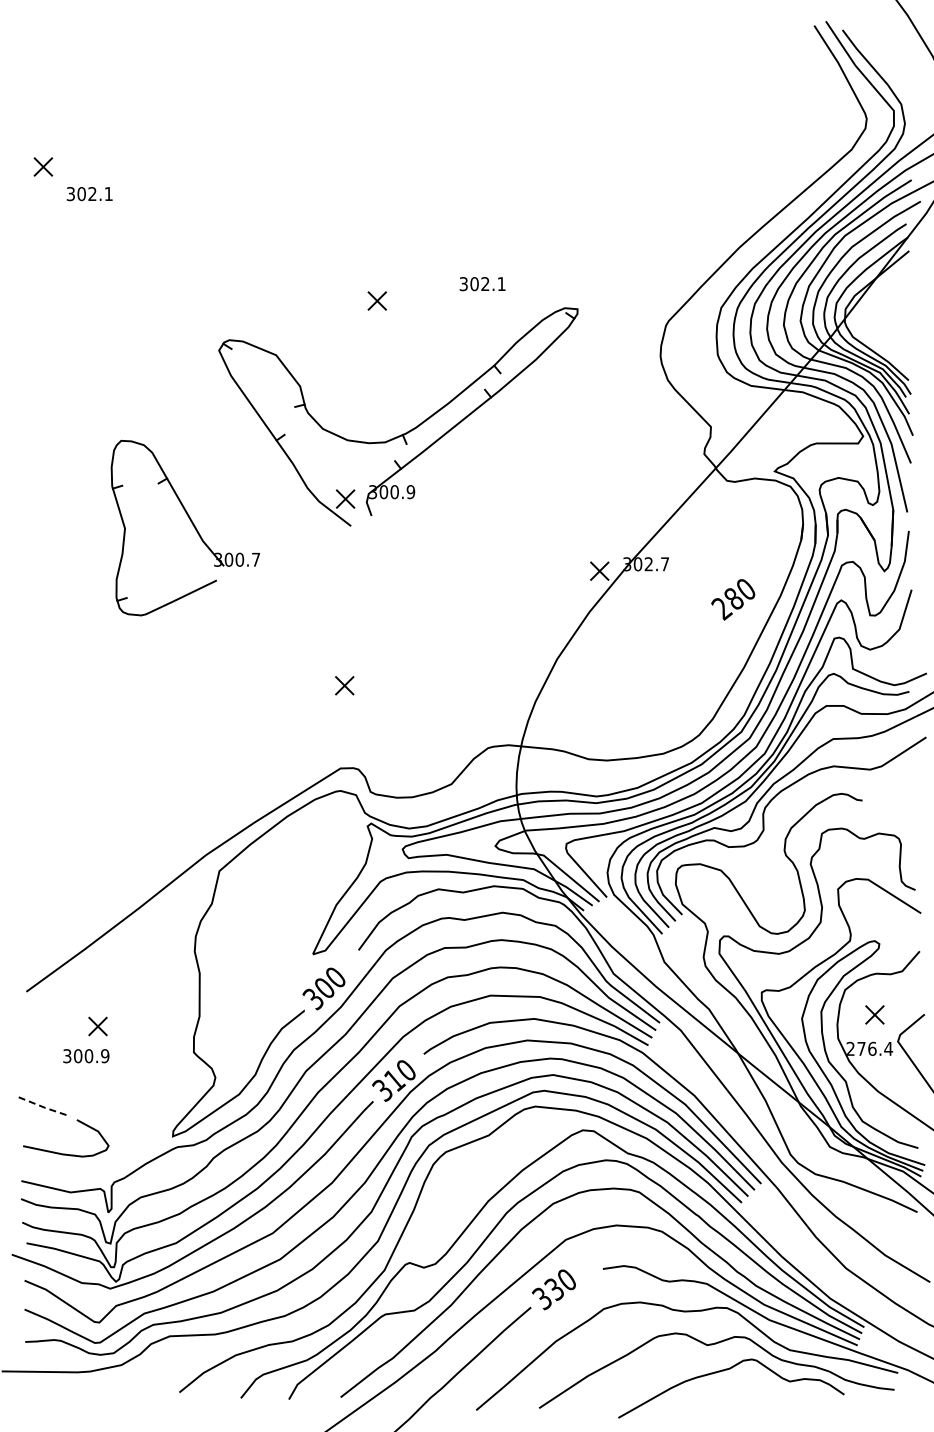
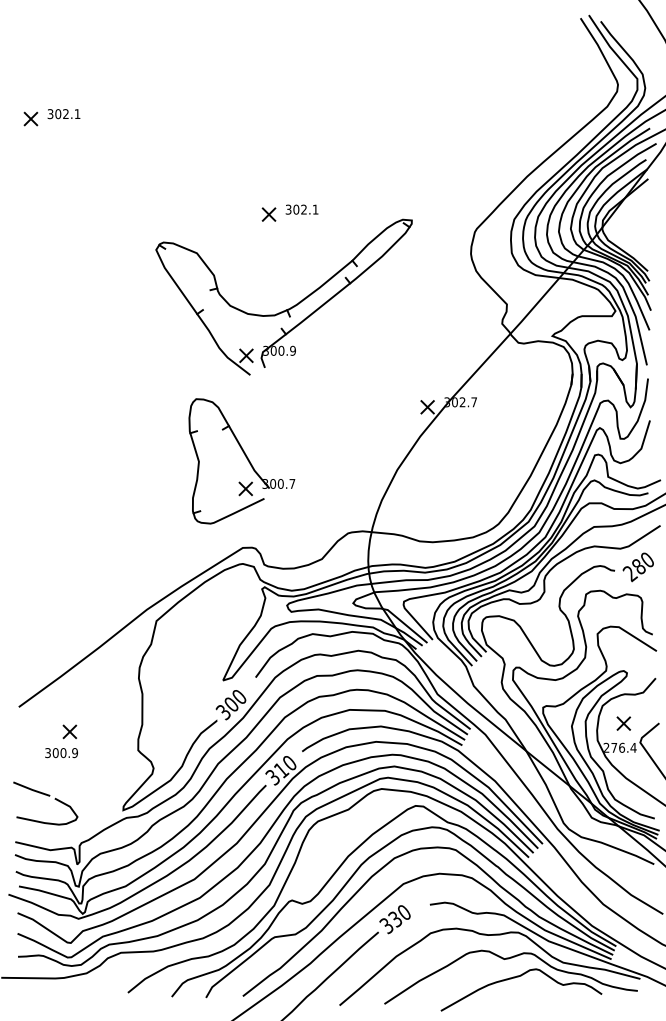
text: (89, 194) -> (63, 114), moved
text: (482, 284) -> (301, 209), moved
part: (192, 525) -> (247, 459), moved
text: (733, 599) -> (638, 567), moved
line: (45, 1108) -> (32, 790), dashed -> solid

